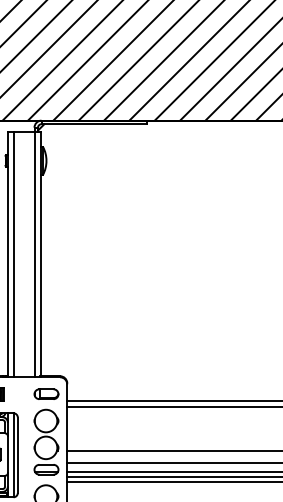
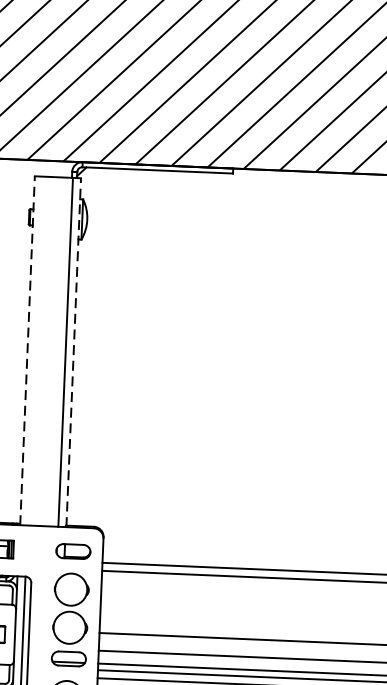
line: (8, 254) -> (27, 350), solid -> dashed
line: (14, 254) -> (36, 350), removed
line: (40, 254) -> (73, 352), solid -> dashed

